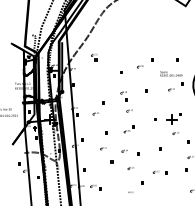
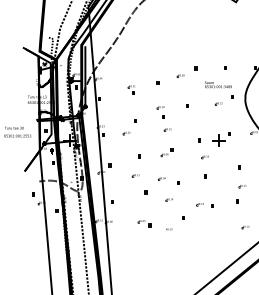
part: (93, 57) -> (130, 89), moved
part: (175, 133) -> (204, 157), moved
part: (95, 187) -> (144, 223), moved

